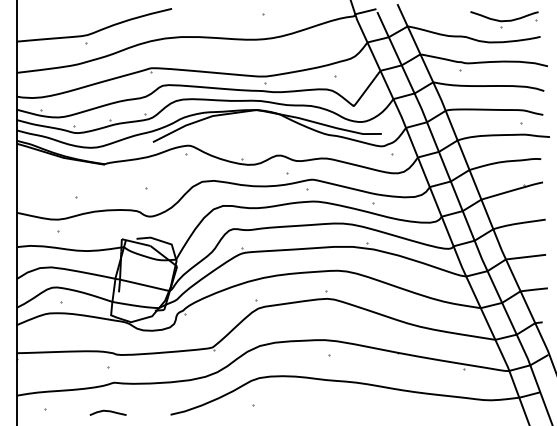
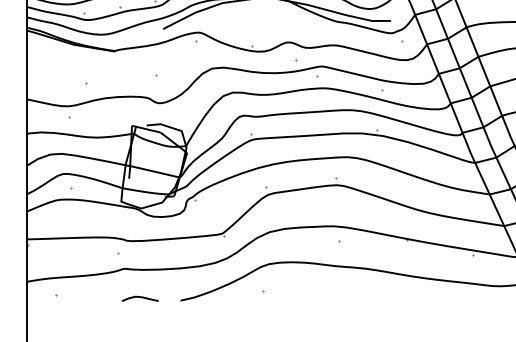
curve: (107, 411) -> (139, 297), moved

